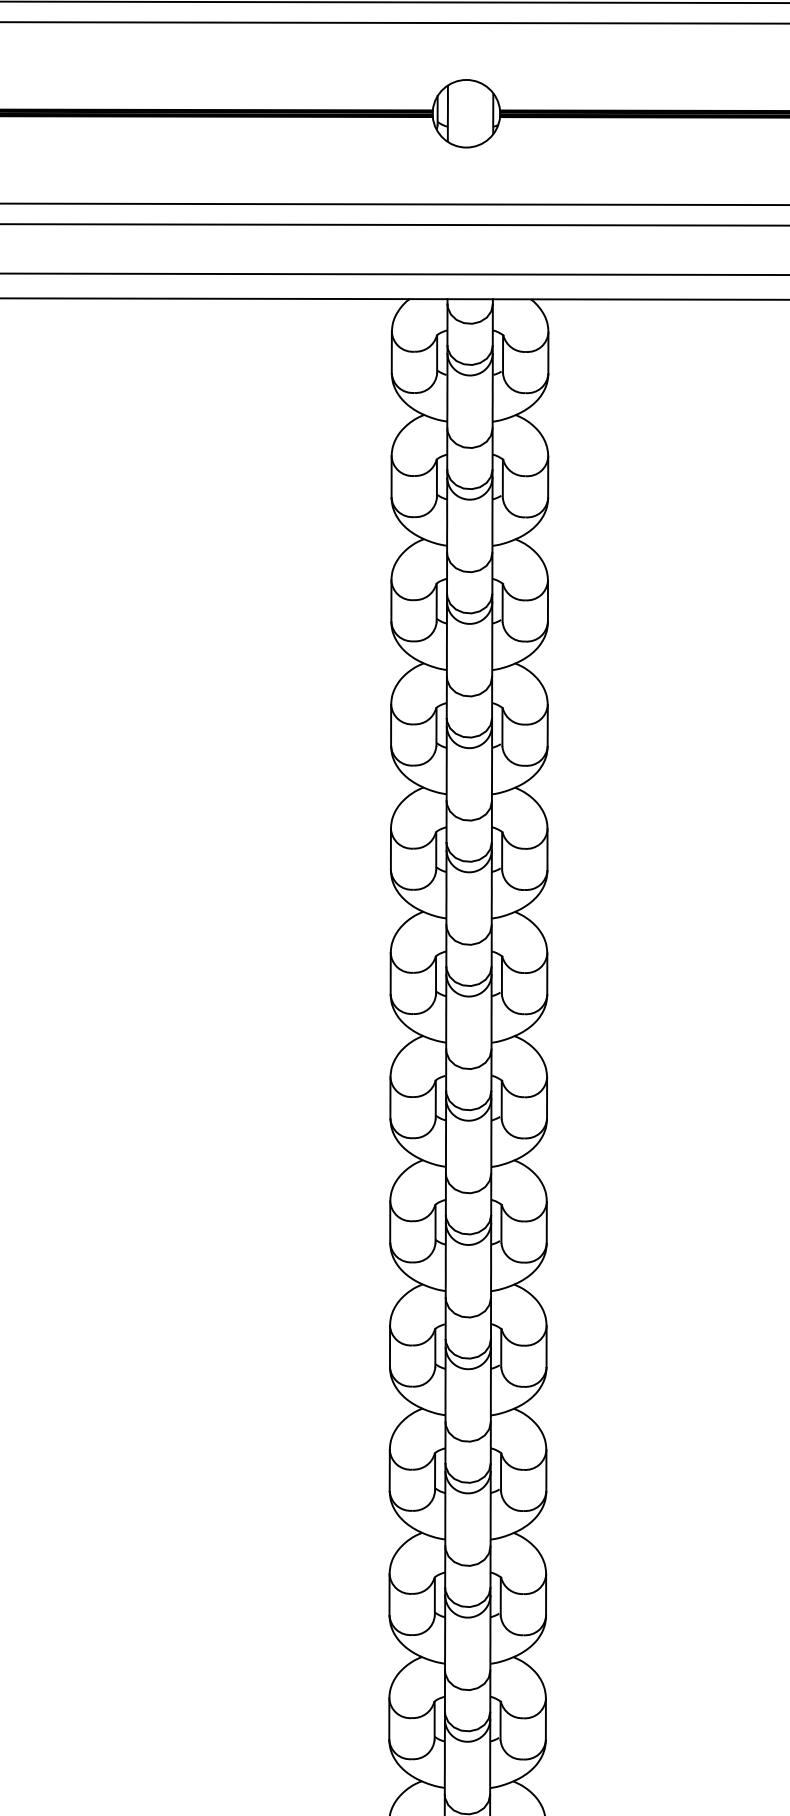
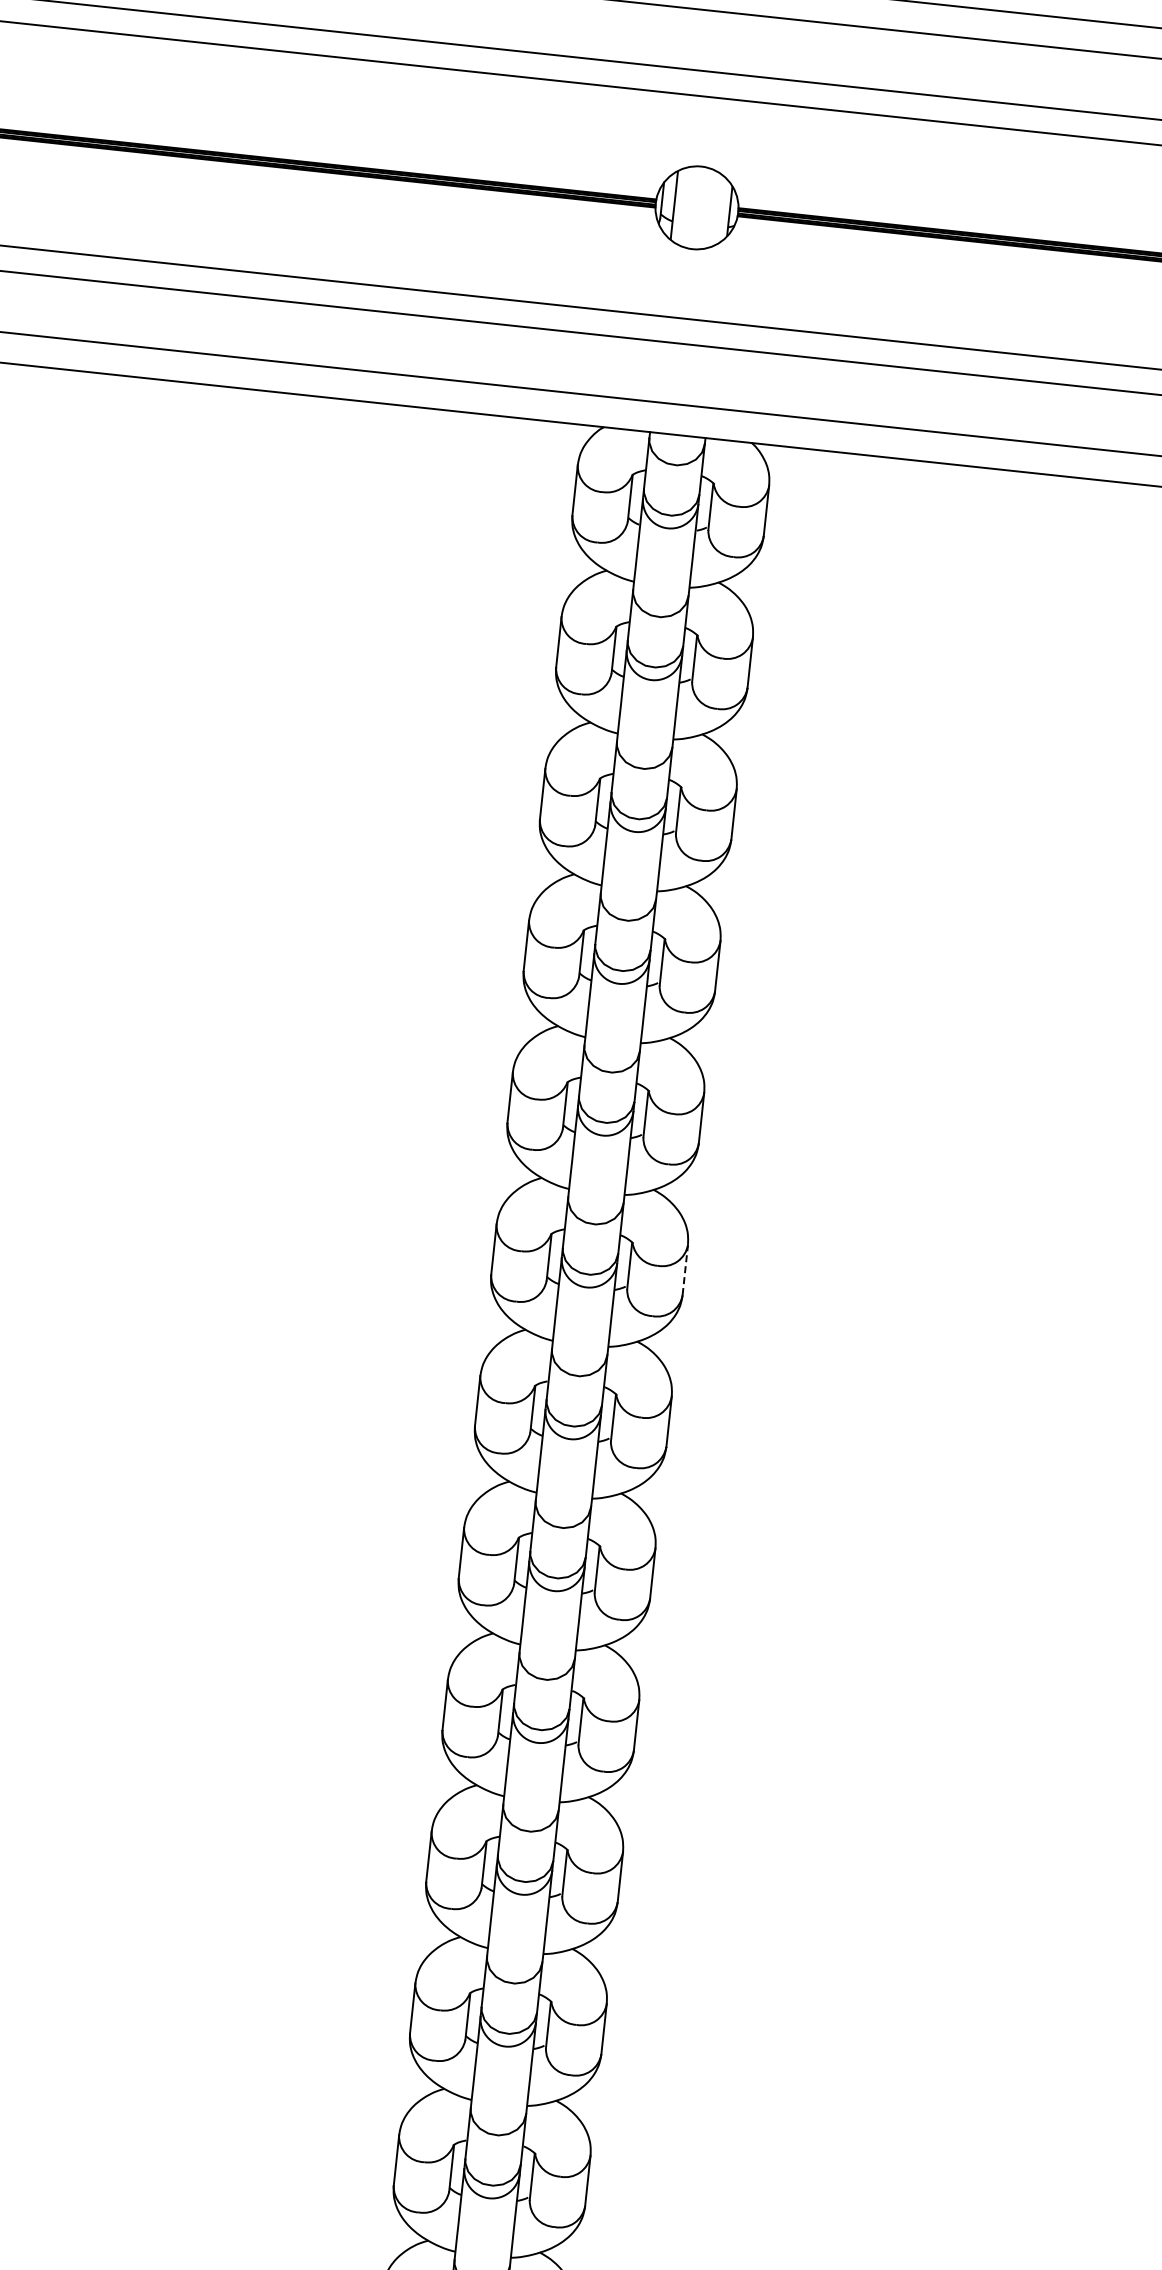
line: (547, 973) -> (685, 1269), solid -> dashed

